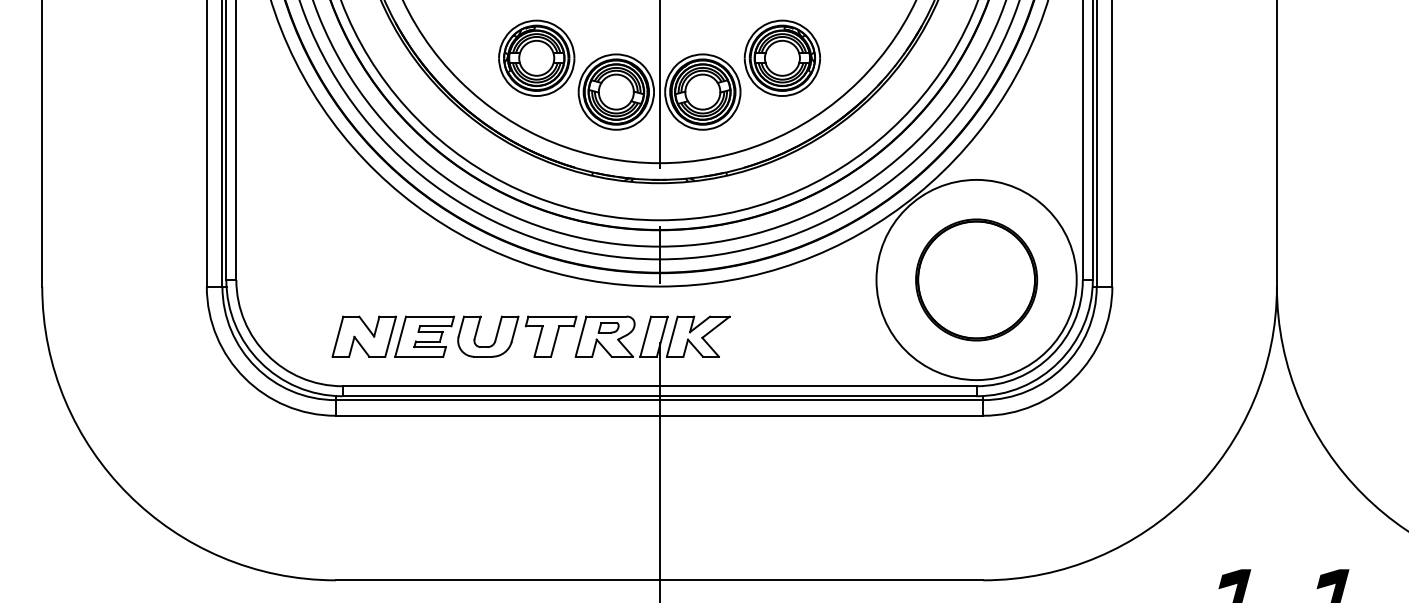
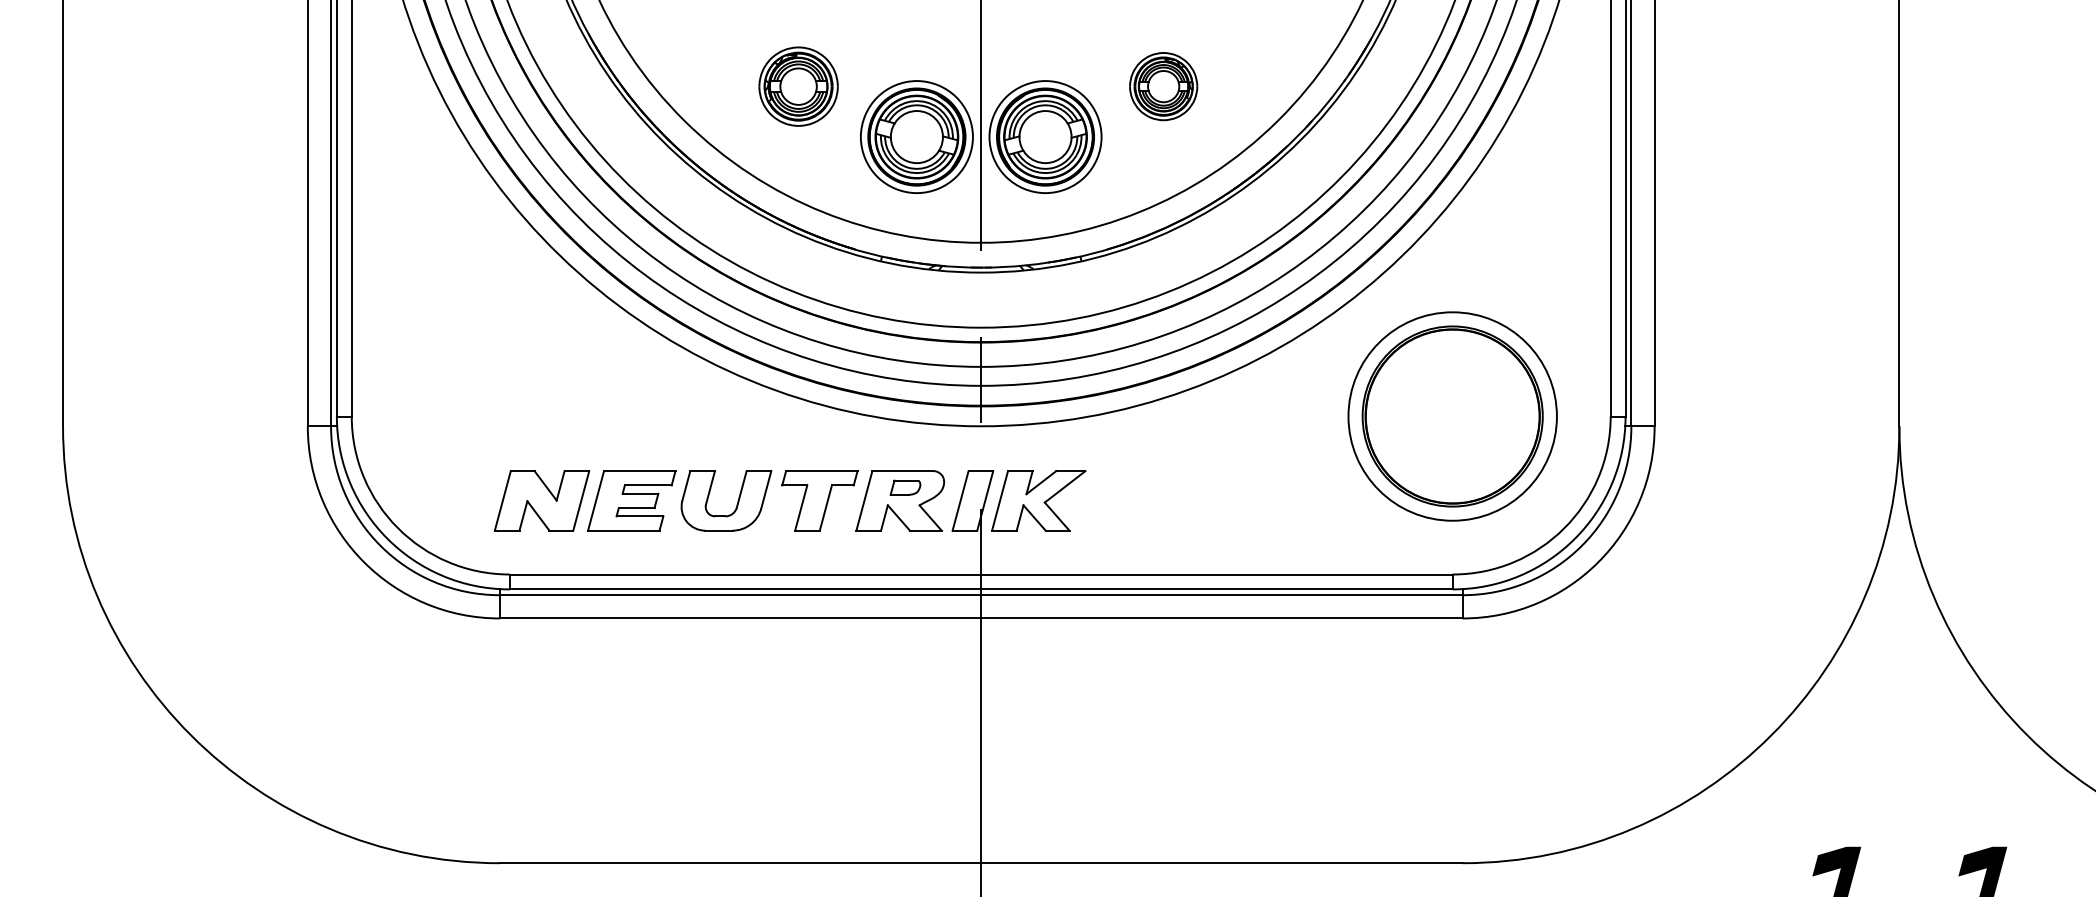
part: (536, 57) -> (798, 85), size x0.7
part: (781, 57) -> (1162, 85), size x0.6
circle: (976, 279) -> (1452, 415), size x0.7

